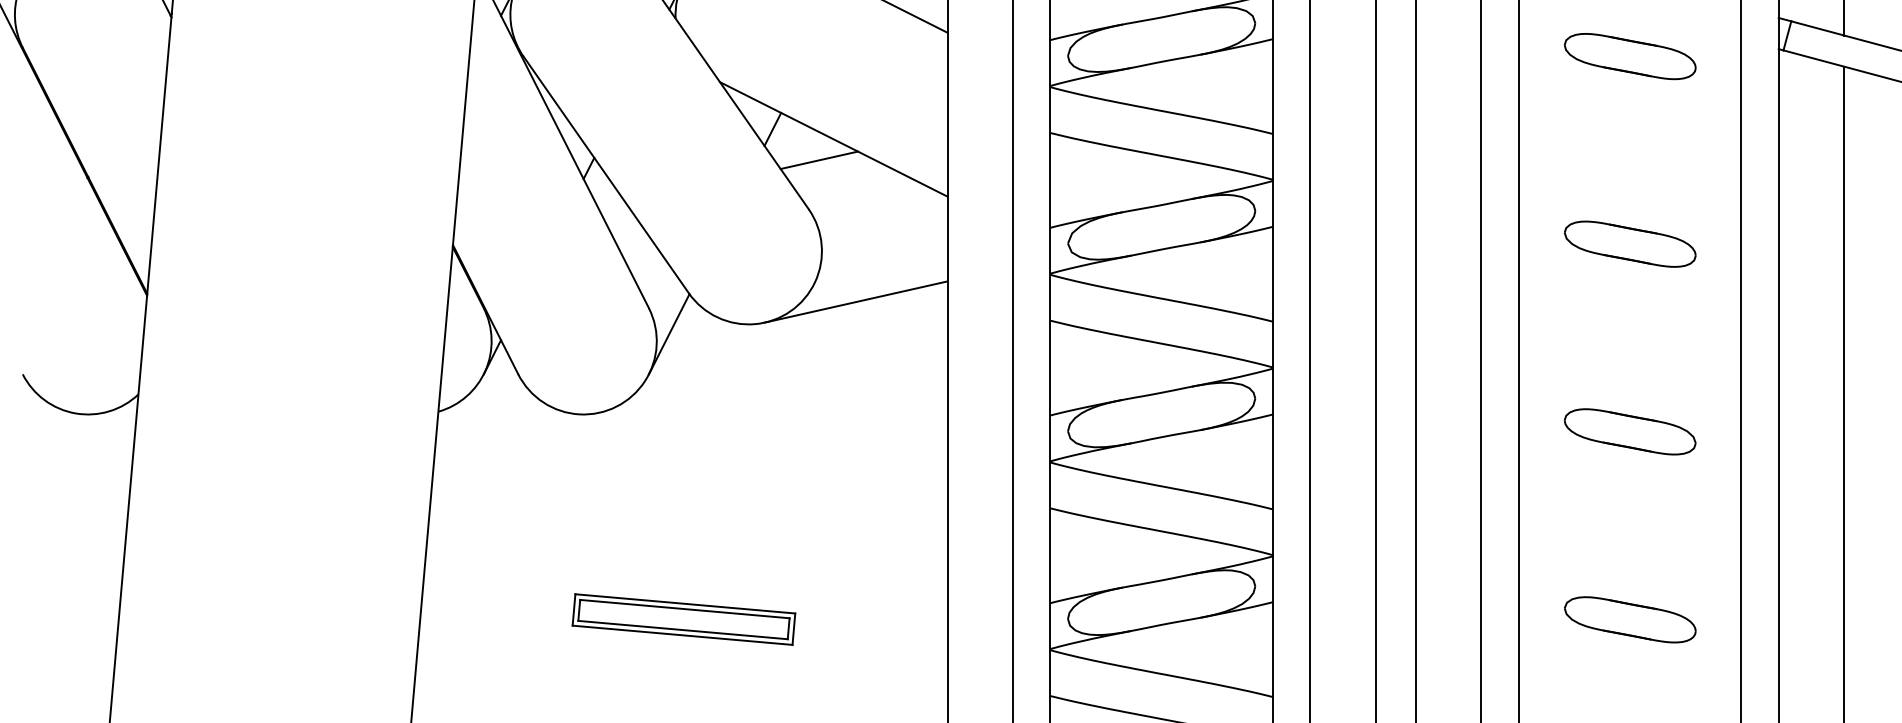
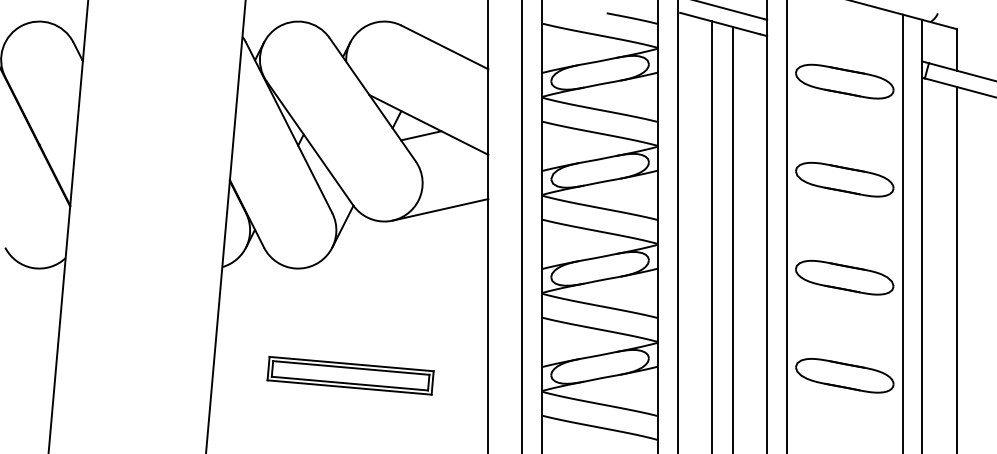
part: (1629, 56) -> (844, 81), size x1.43
part: (1629, 243) -> (844, 179), size x1.43
part: (1629, 431) -> (844, 277), size x1.43
part: (683, 619) -> (350, 375), size x1.43
part: (1629, 619) -> (844, 375), size x1.43

